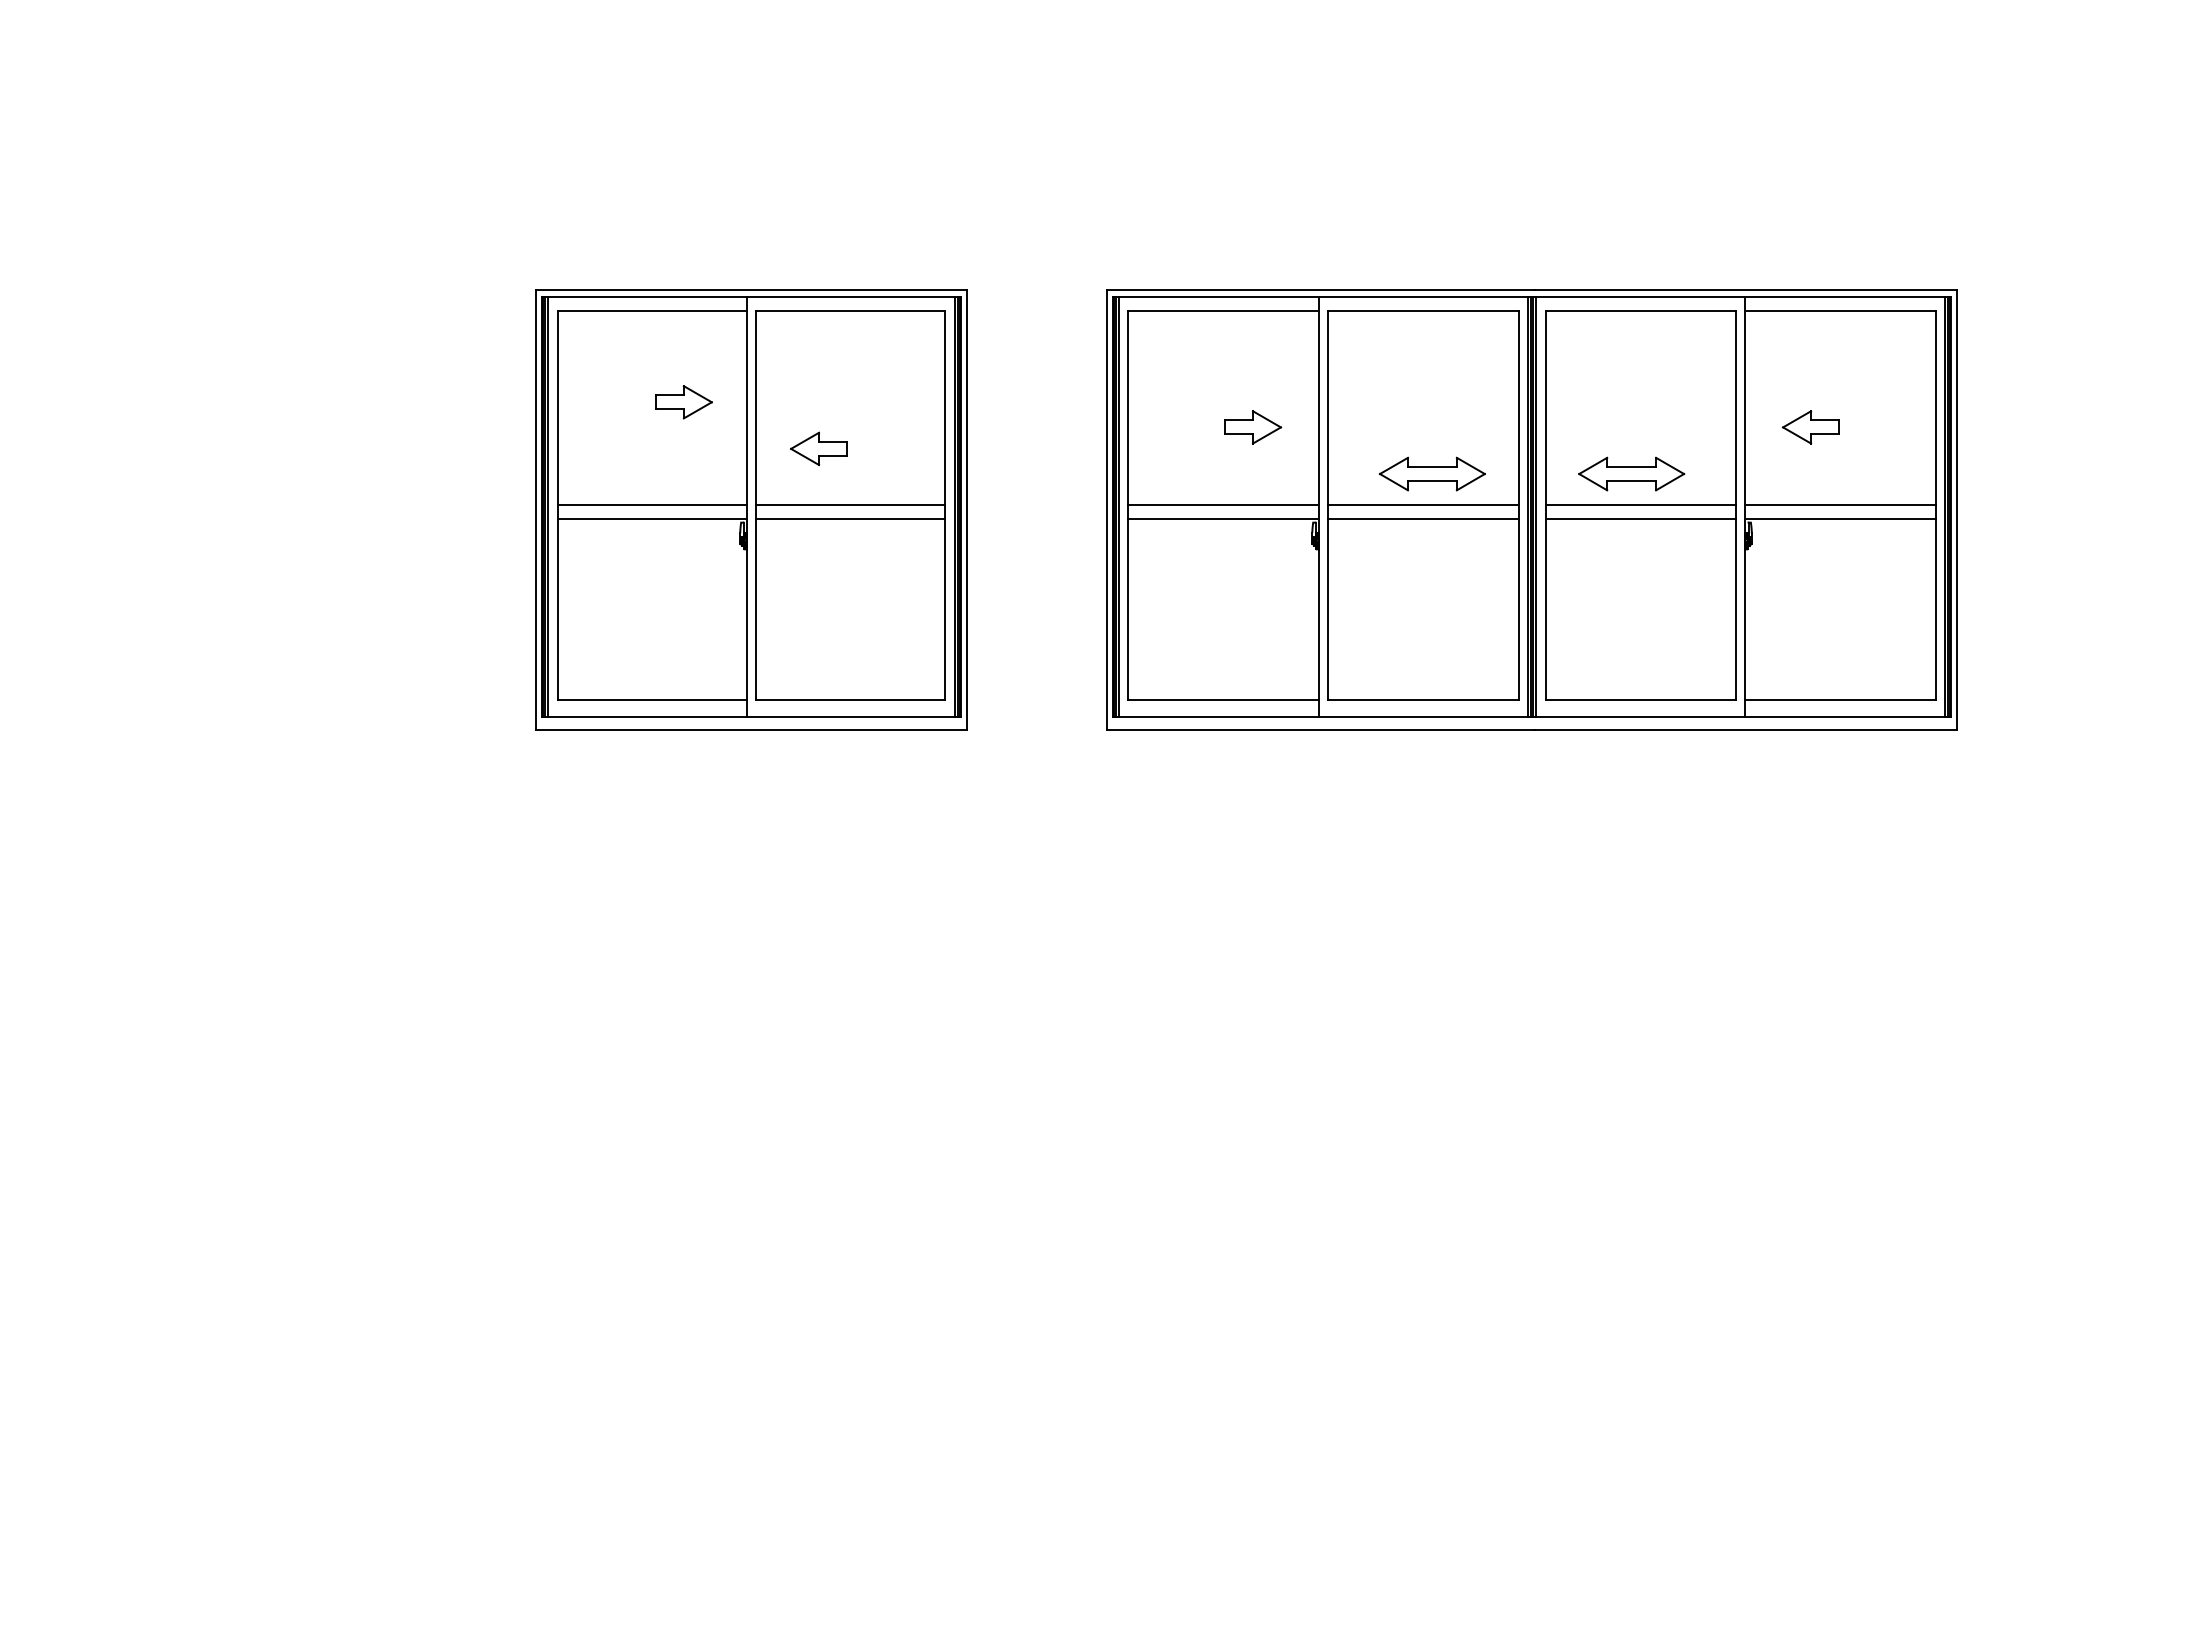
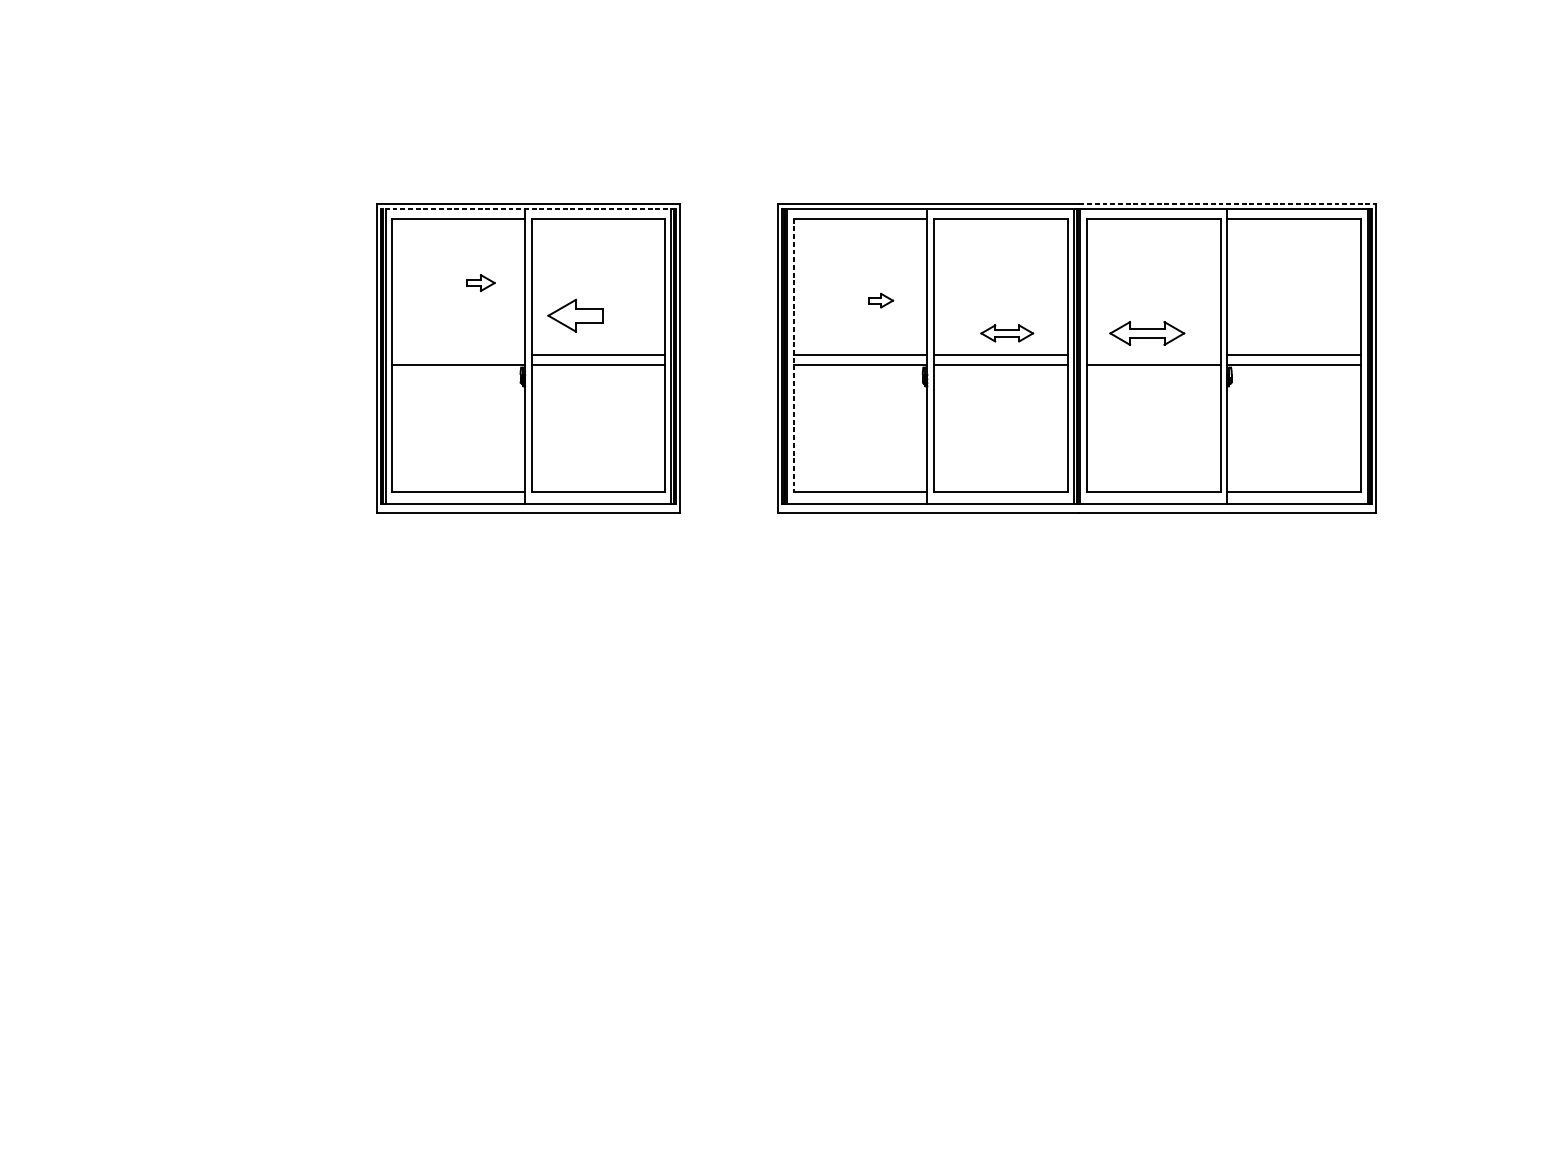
line: (1746, 290) -> (1228, 204), solid -> dashed
line: (751, 297) -> (528, 209), solid -> dashed
part: (683, 402) -> (480, 283), size x0.7
part: (1253, 427) -> (881, 300), size x0.6
part: (1810, 427) -> (1273, 300), removed
part: (818, 448) -> (575, 315), size x1.4
part: (1432, 473) -> (1007, 333), size x0.7
line: (651, 504) -> (458, 354), removed
line: (1640, 504) -> (1153, 354), removed
line: (1128, 505) -> (793, 355), solid -> dashed

